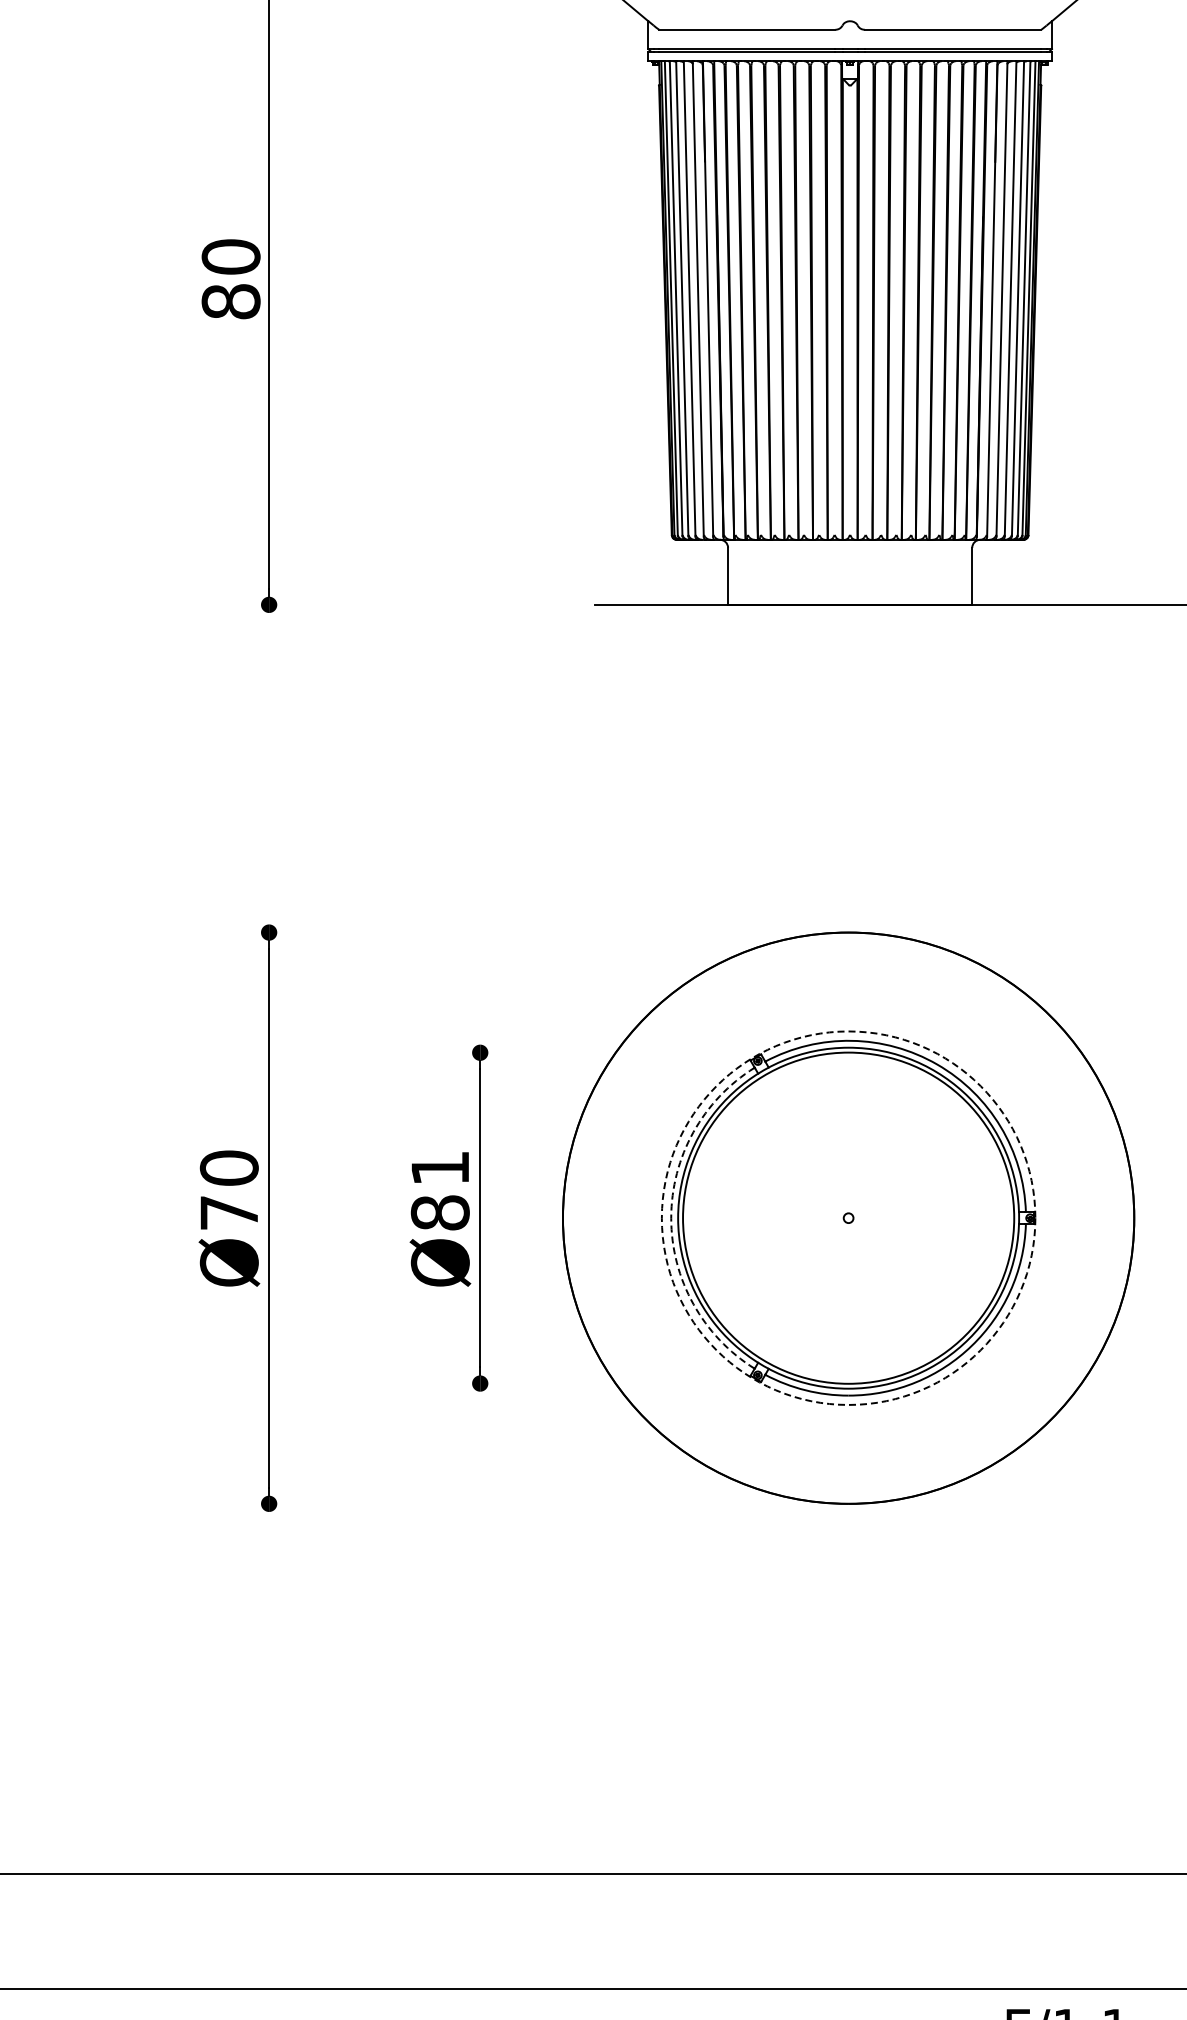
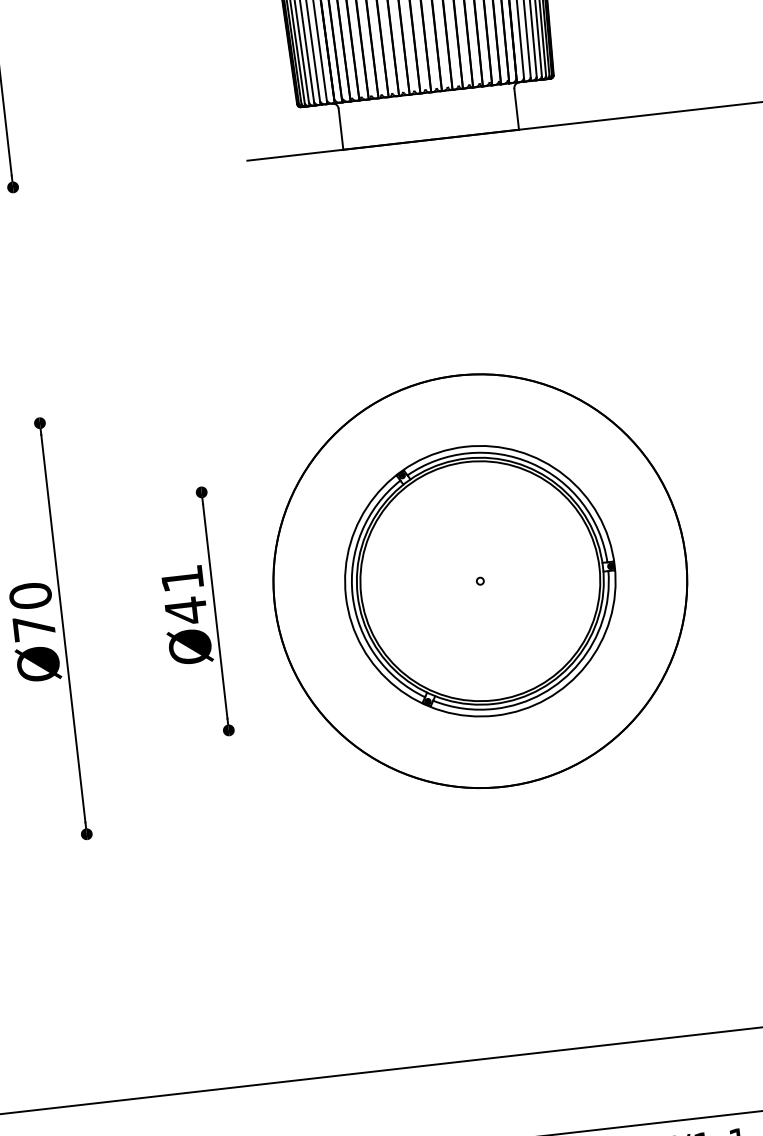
text: (439, 1212) -> (185, 610), Ø81 -> Ø41
circle: (848, 1217) -> (480, 580), dashed -> solid
arc: (671, 1218) -> (352, 595), dashed -> solid

